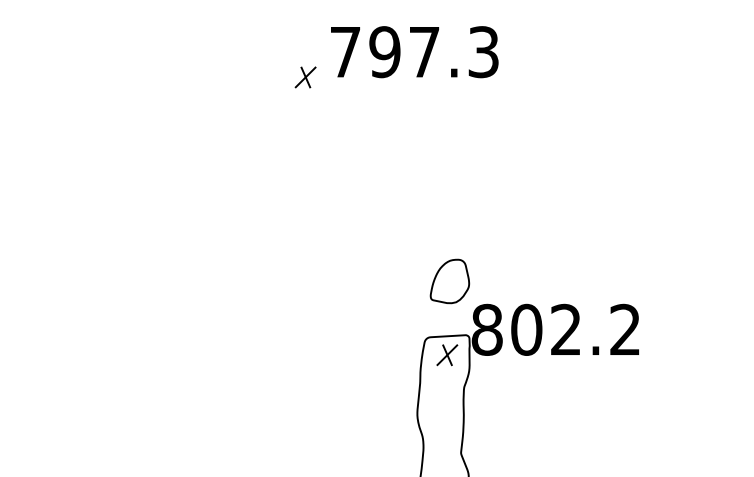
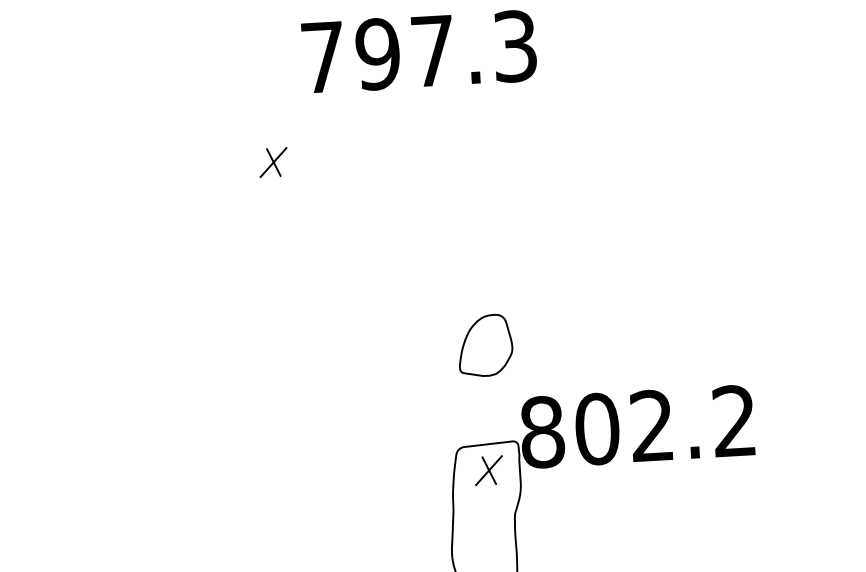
part: (305, 77) -> (273, 162), moved
part: (449, 281) -> (484, 345), moved

